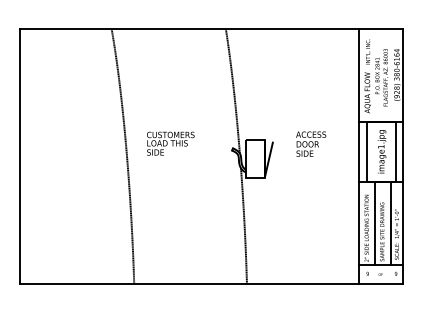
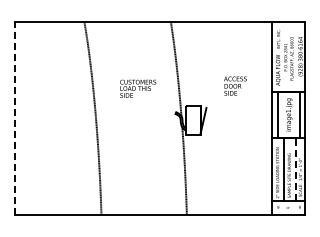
text: (171, 143) -> (138, 88), moved
text: (311, 143) -> (235, 85), moved
line: (19, 156) -> (14, 118), solid -> dashed
line: (390, 223) -> (295, 169), solid -> dashed

